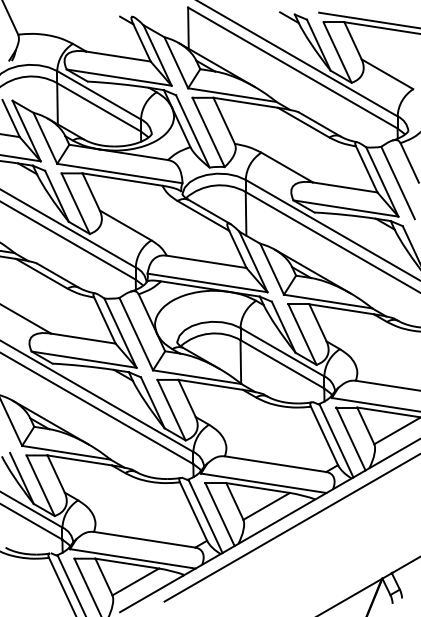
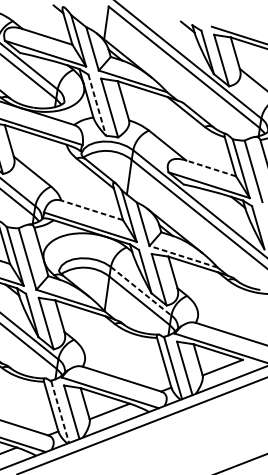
line: (192, 131) -> (96, 105), solid -> dashed
line: (345, 187) -> (211, 168), solid -> dashed
line: (206, 261) -> (92, 210), solid -> dashed
line: (328, 301) -> (183, 256), solid -> dashed
line: (282, 352) -> (141, 291), solid -> dashed
line: (205, 516) -> (60, 412), solid -> dashed

